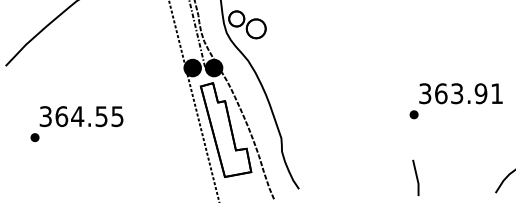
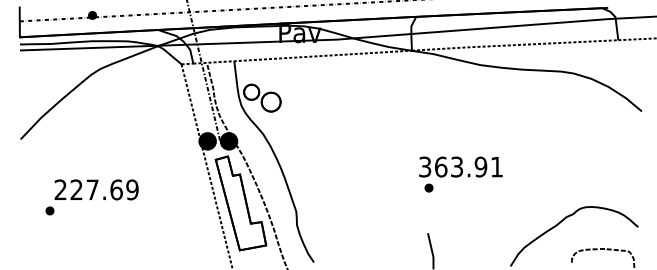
text: (460, 93) -> (460, 166), moved
text: (81, 116) -> (96, 189), 364.55 -> 227.69

